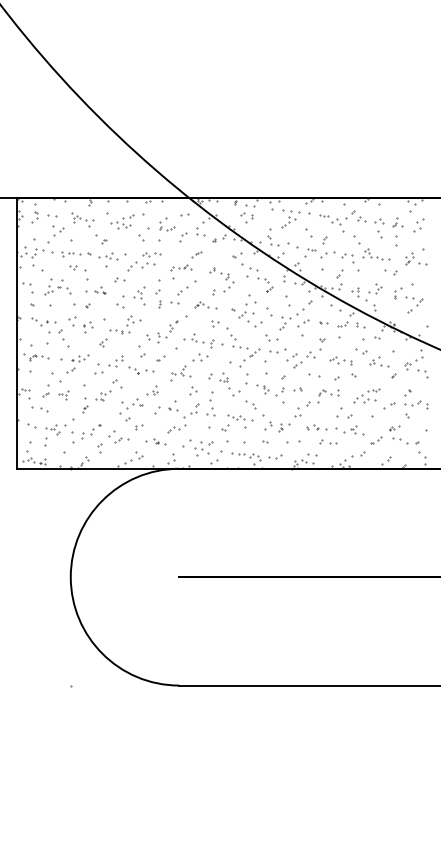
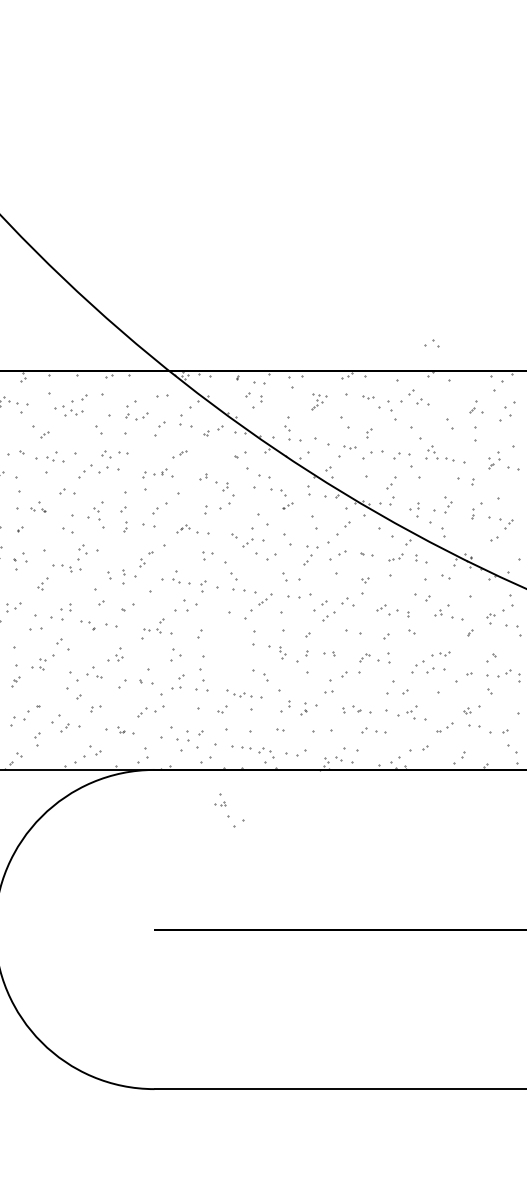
part: (290, 218) -> (318, 401), size x0.6
part: (379, 221) -> (431, 343), moved
part: (229, 384) -> (228, 810), moved

